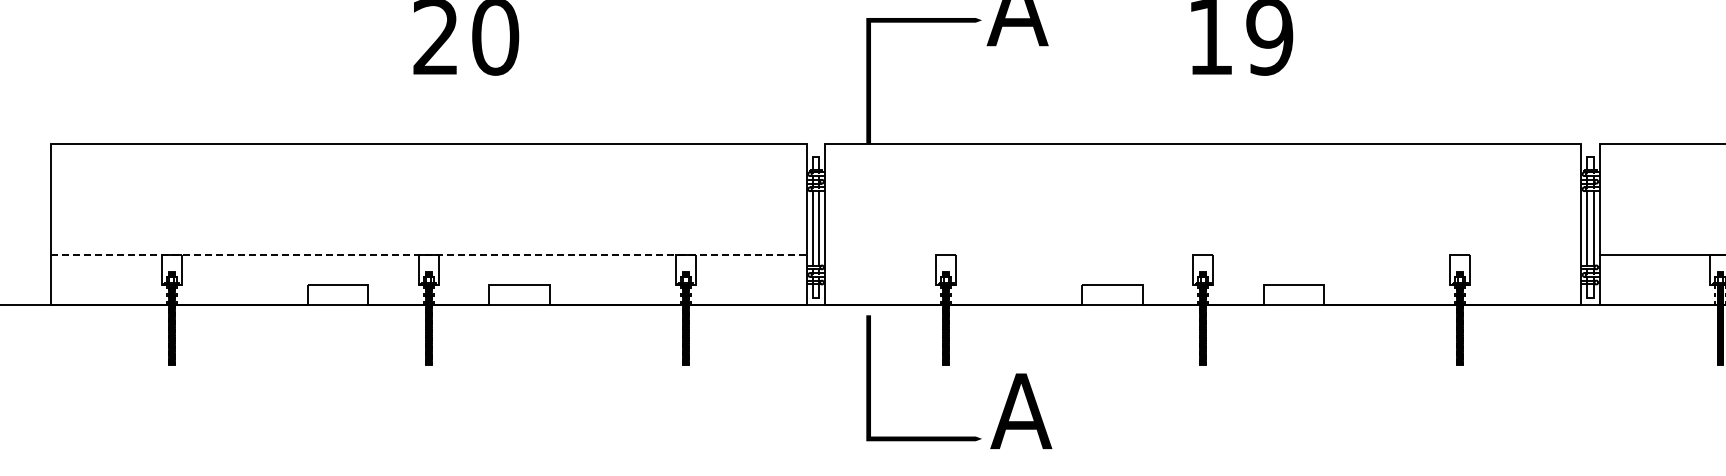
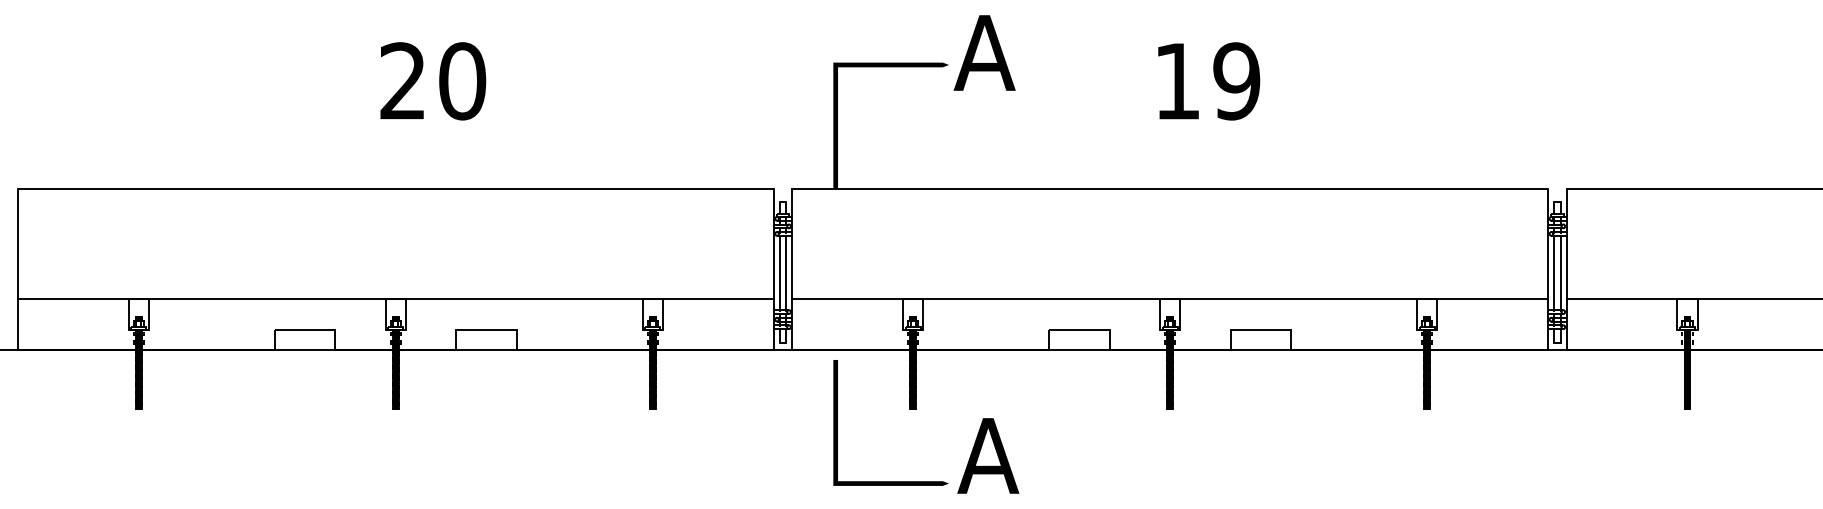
line: (429, 254) -> (396, 299), dashed -> solid
line: (1203, 254) -> (1170, 299), added

